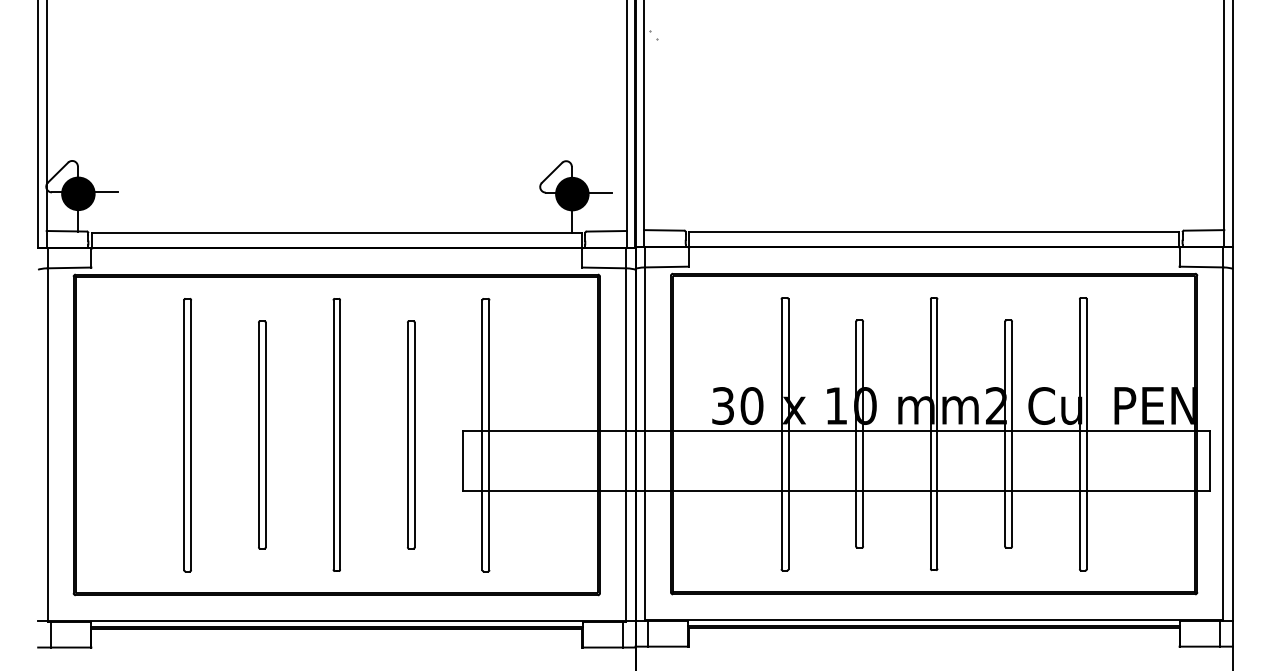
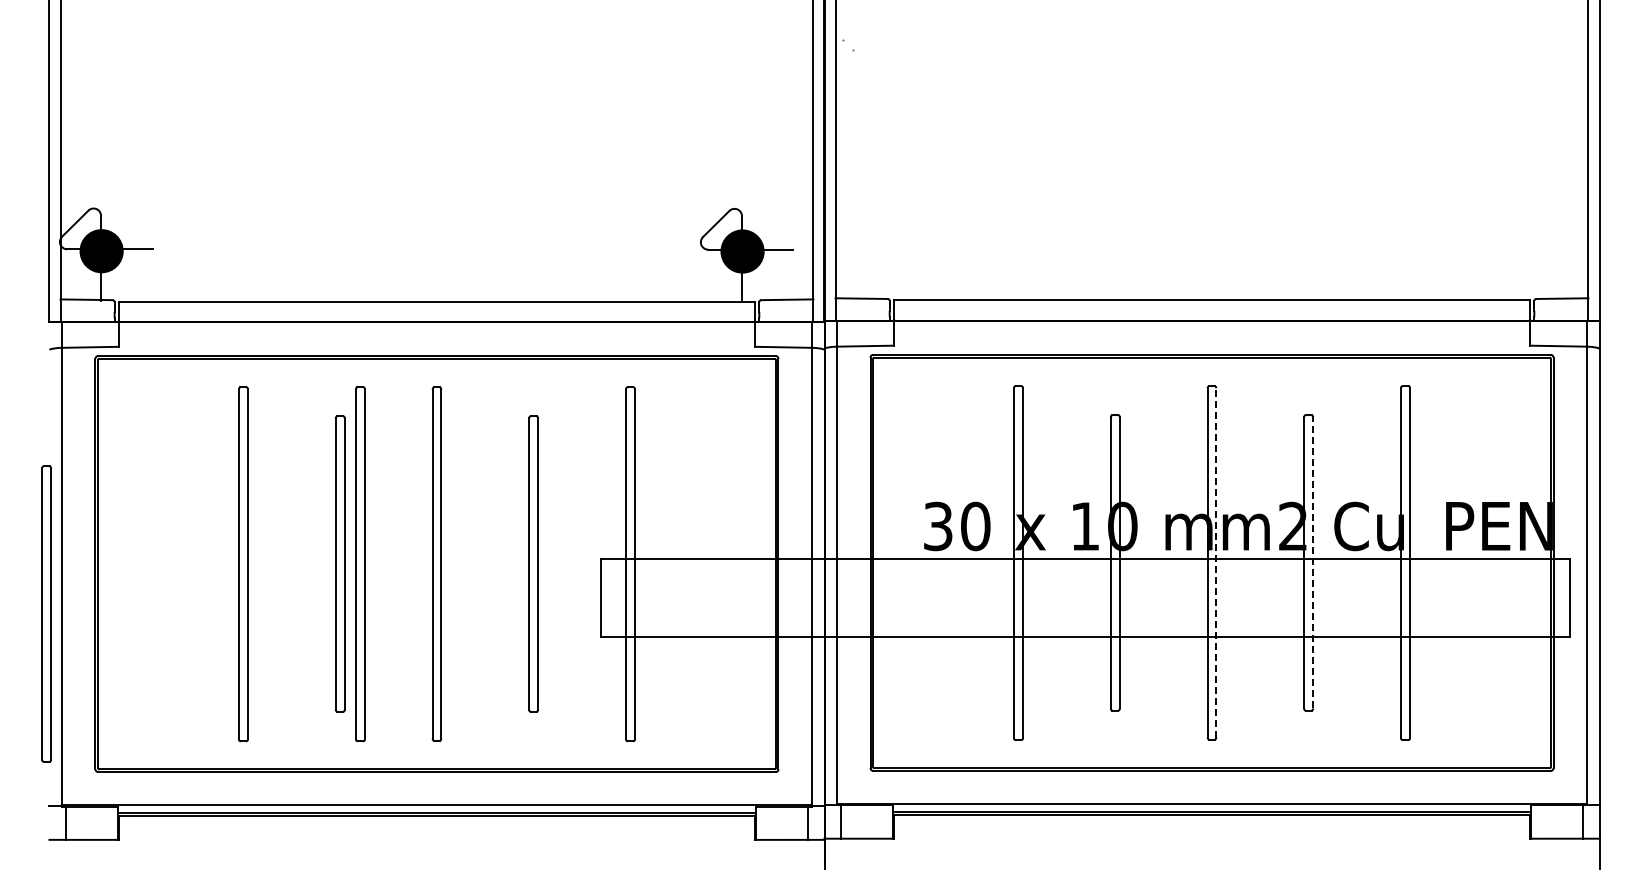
line: (937, 433) -> (1216, 562), solid -> dashed
line: (1012, 433) -> (1313, 562), solid -> dashed
part: (277, 435) -> (360, 564), added
part: (35, 473) -> (46, 613), added

